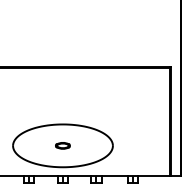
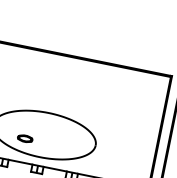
part: (62, 145) -> (24, 138), moved

